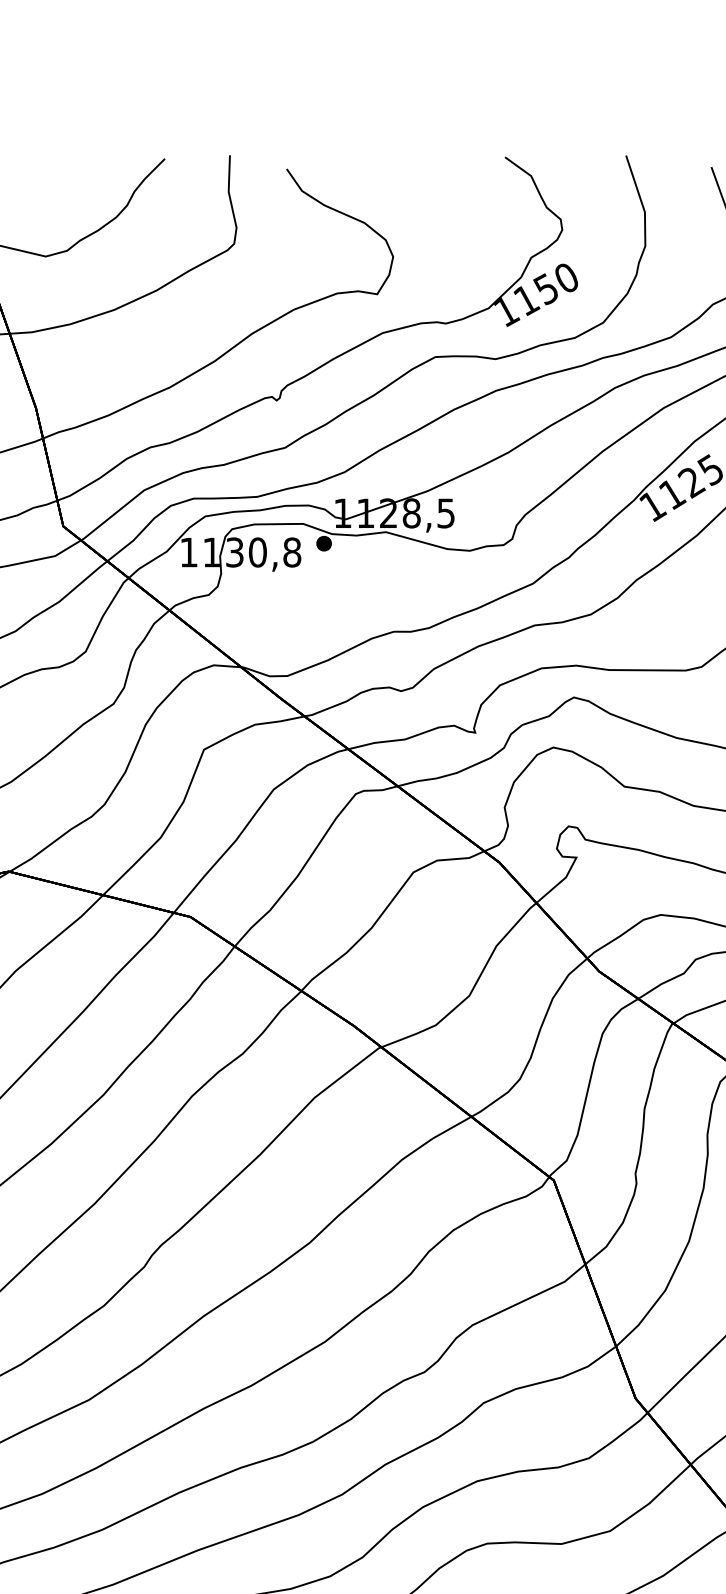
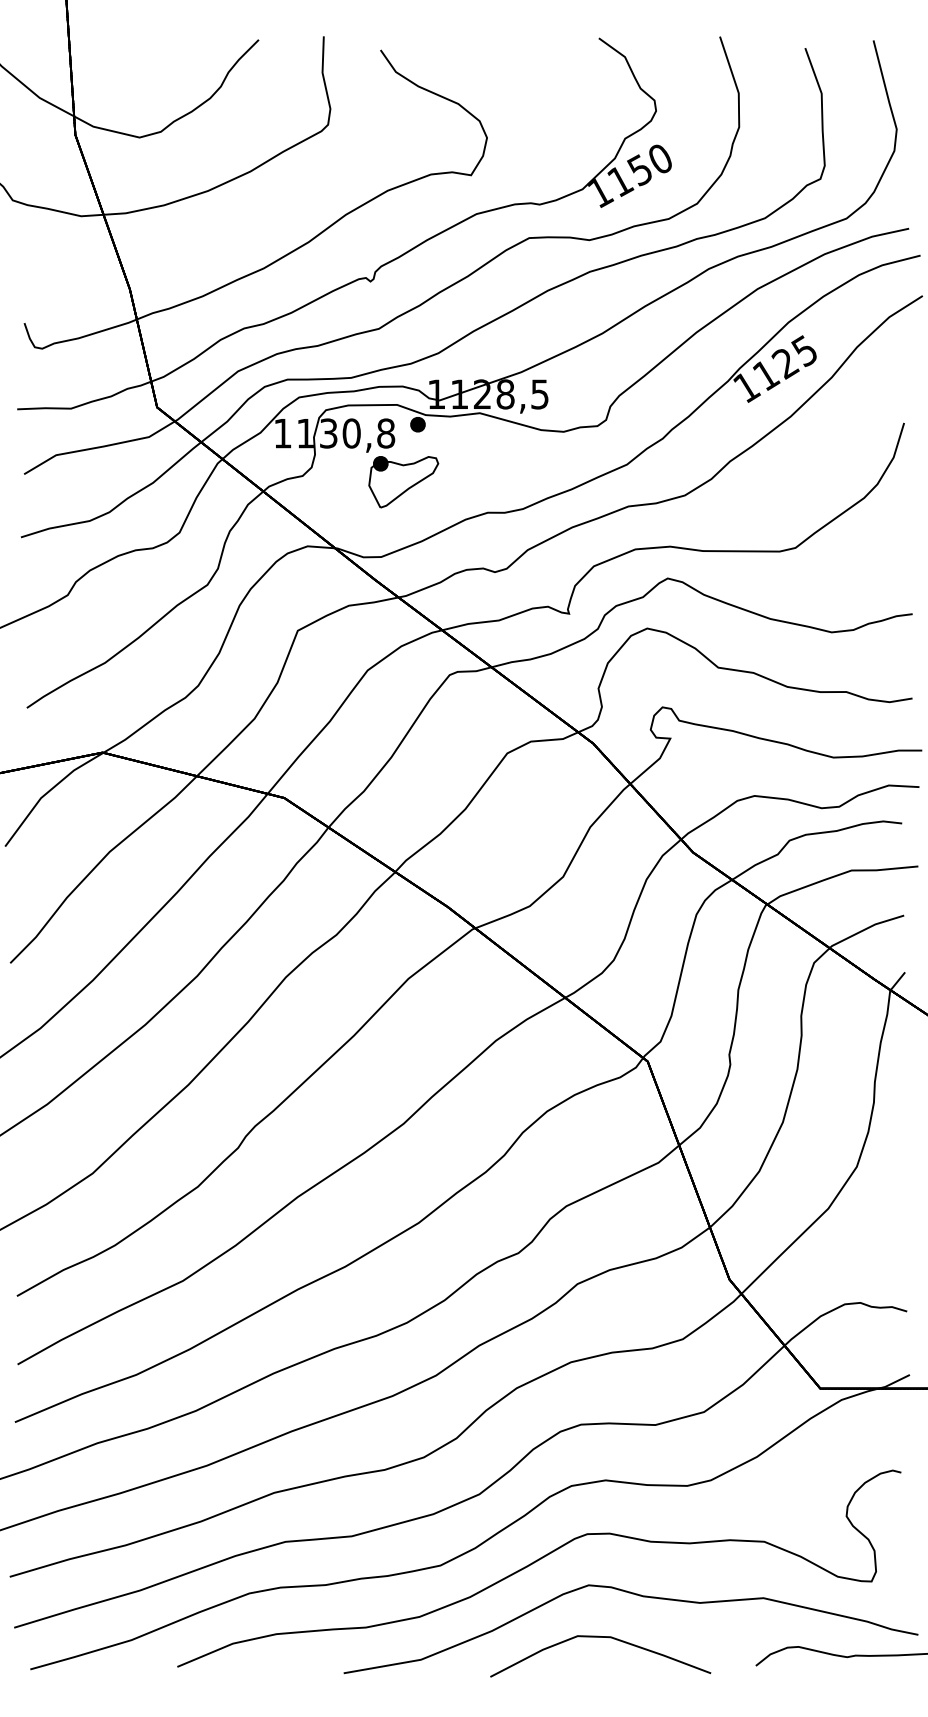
part: (309, 601) -> (403, 482), added

